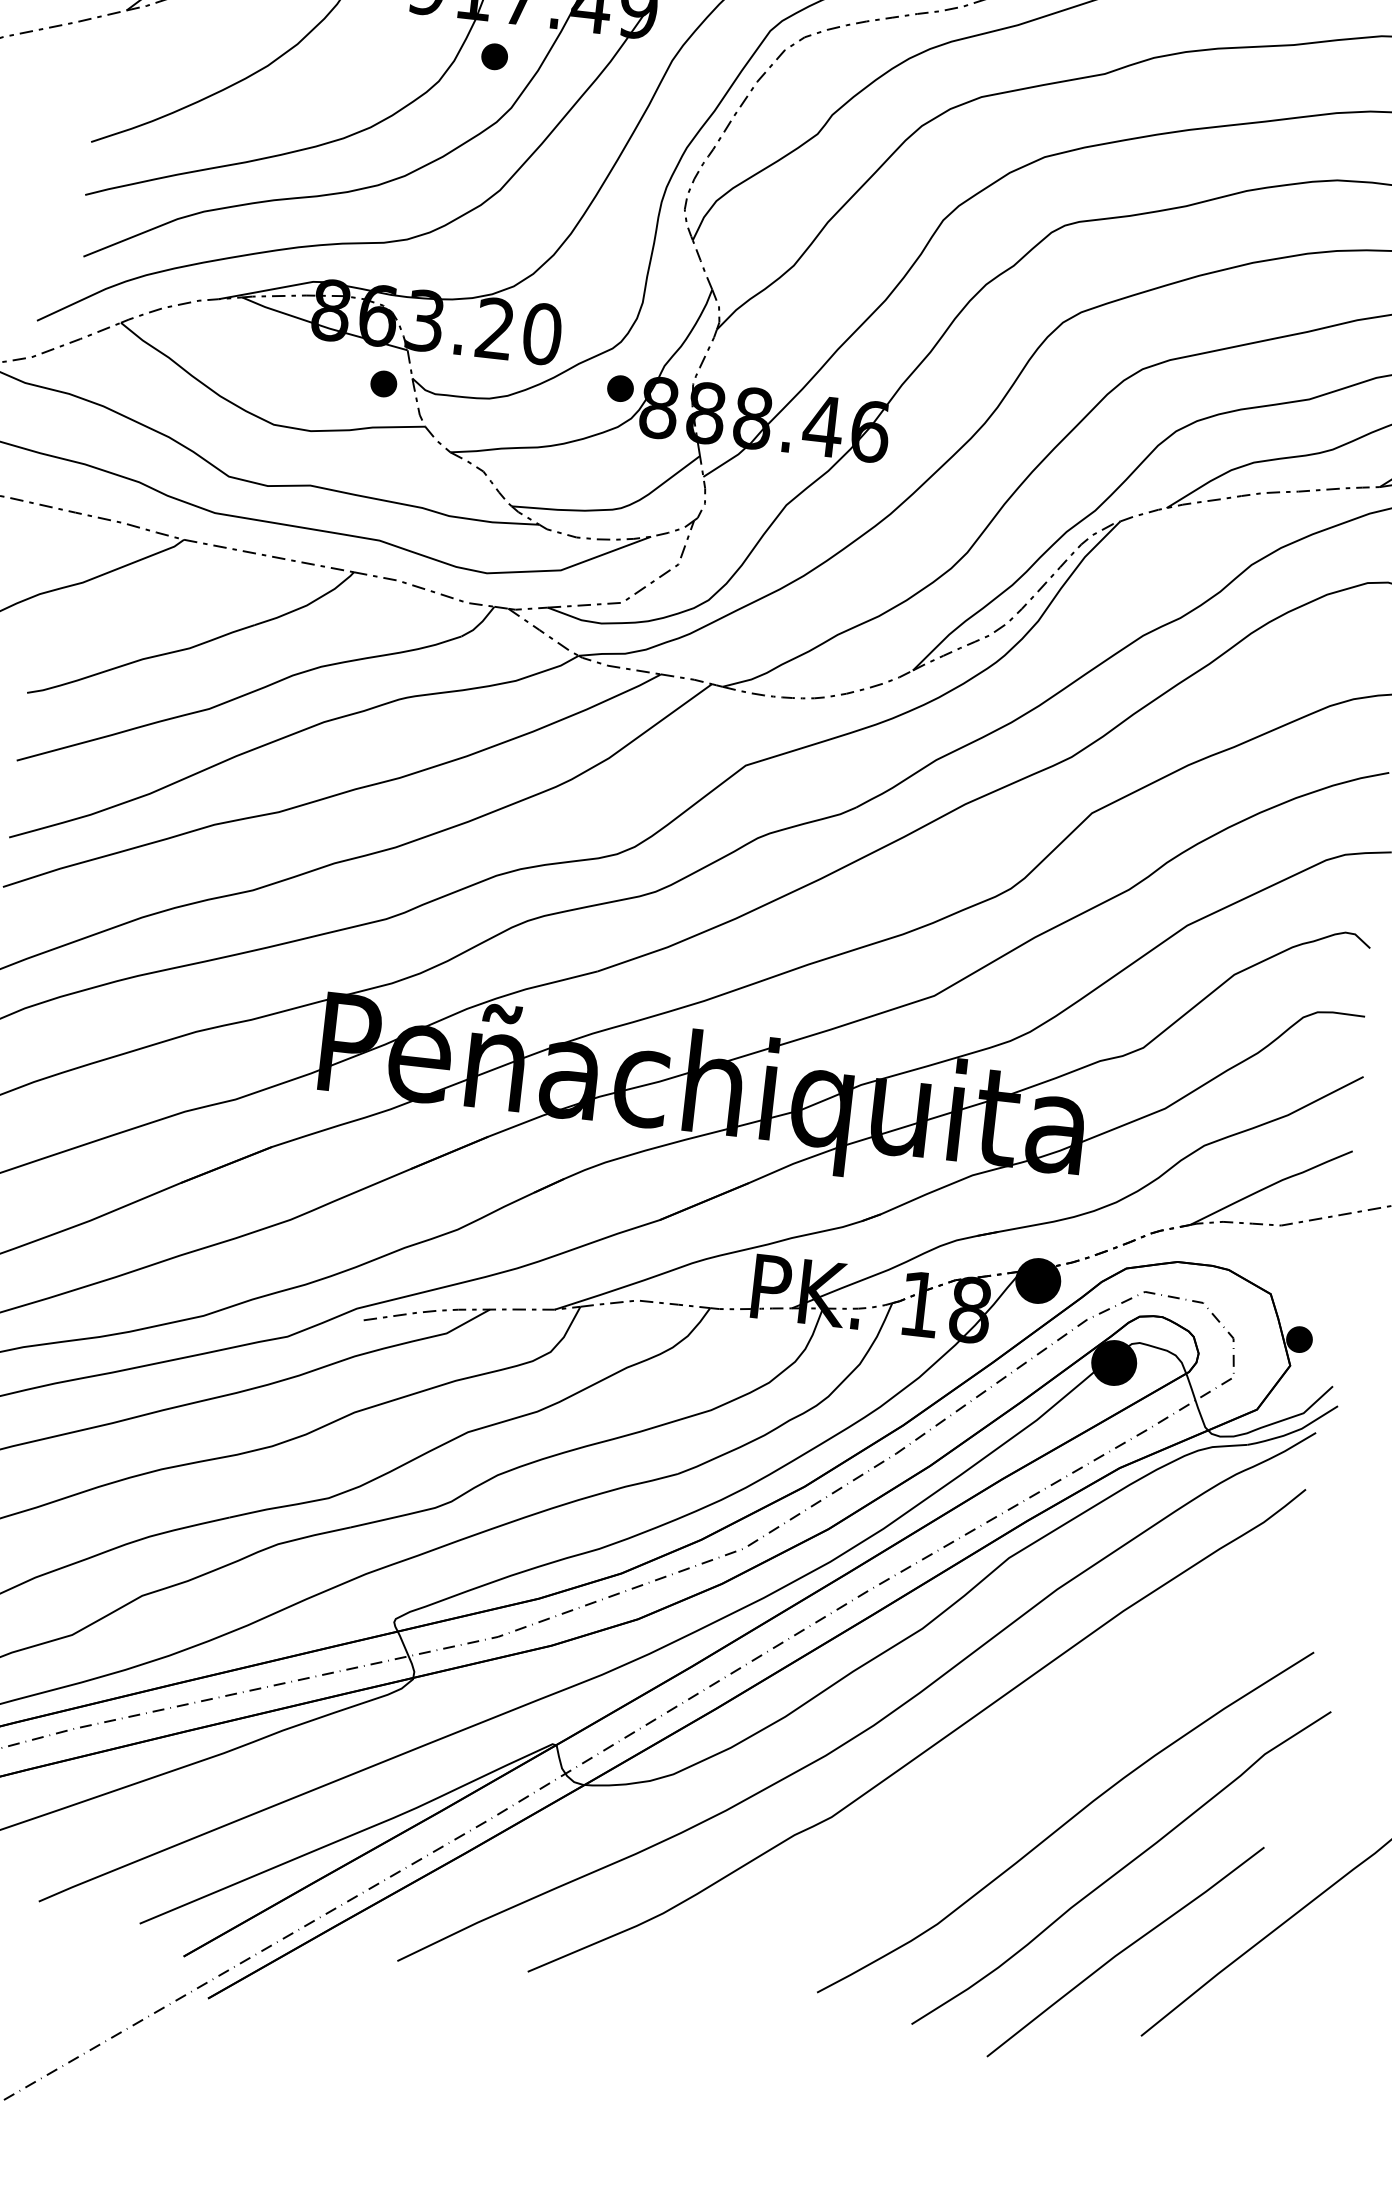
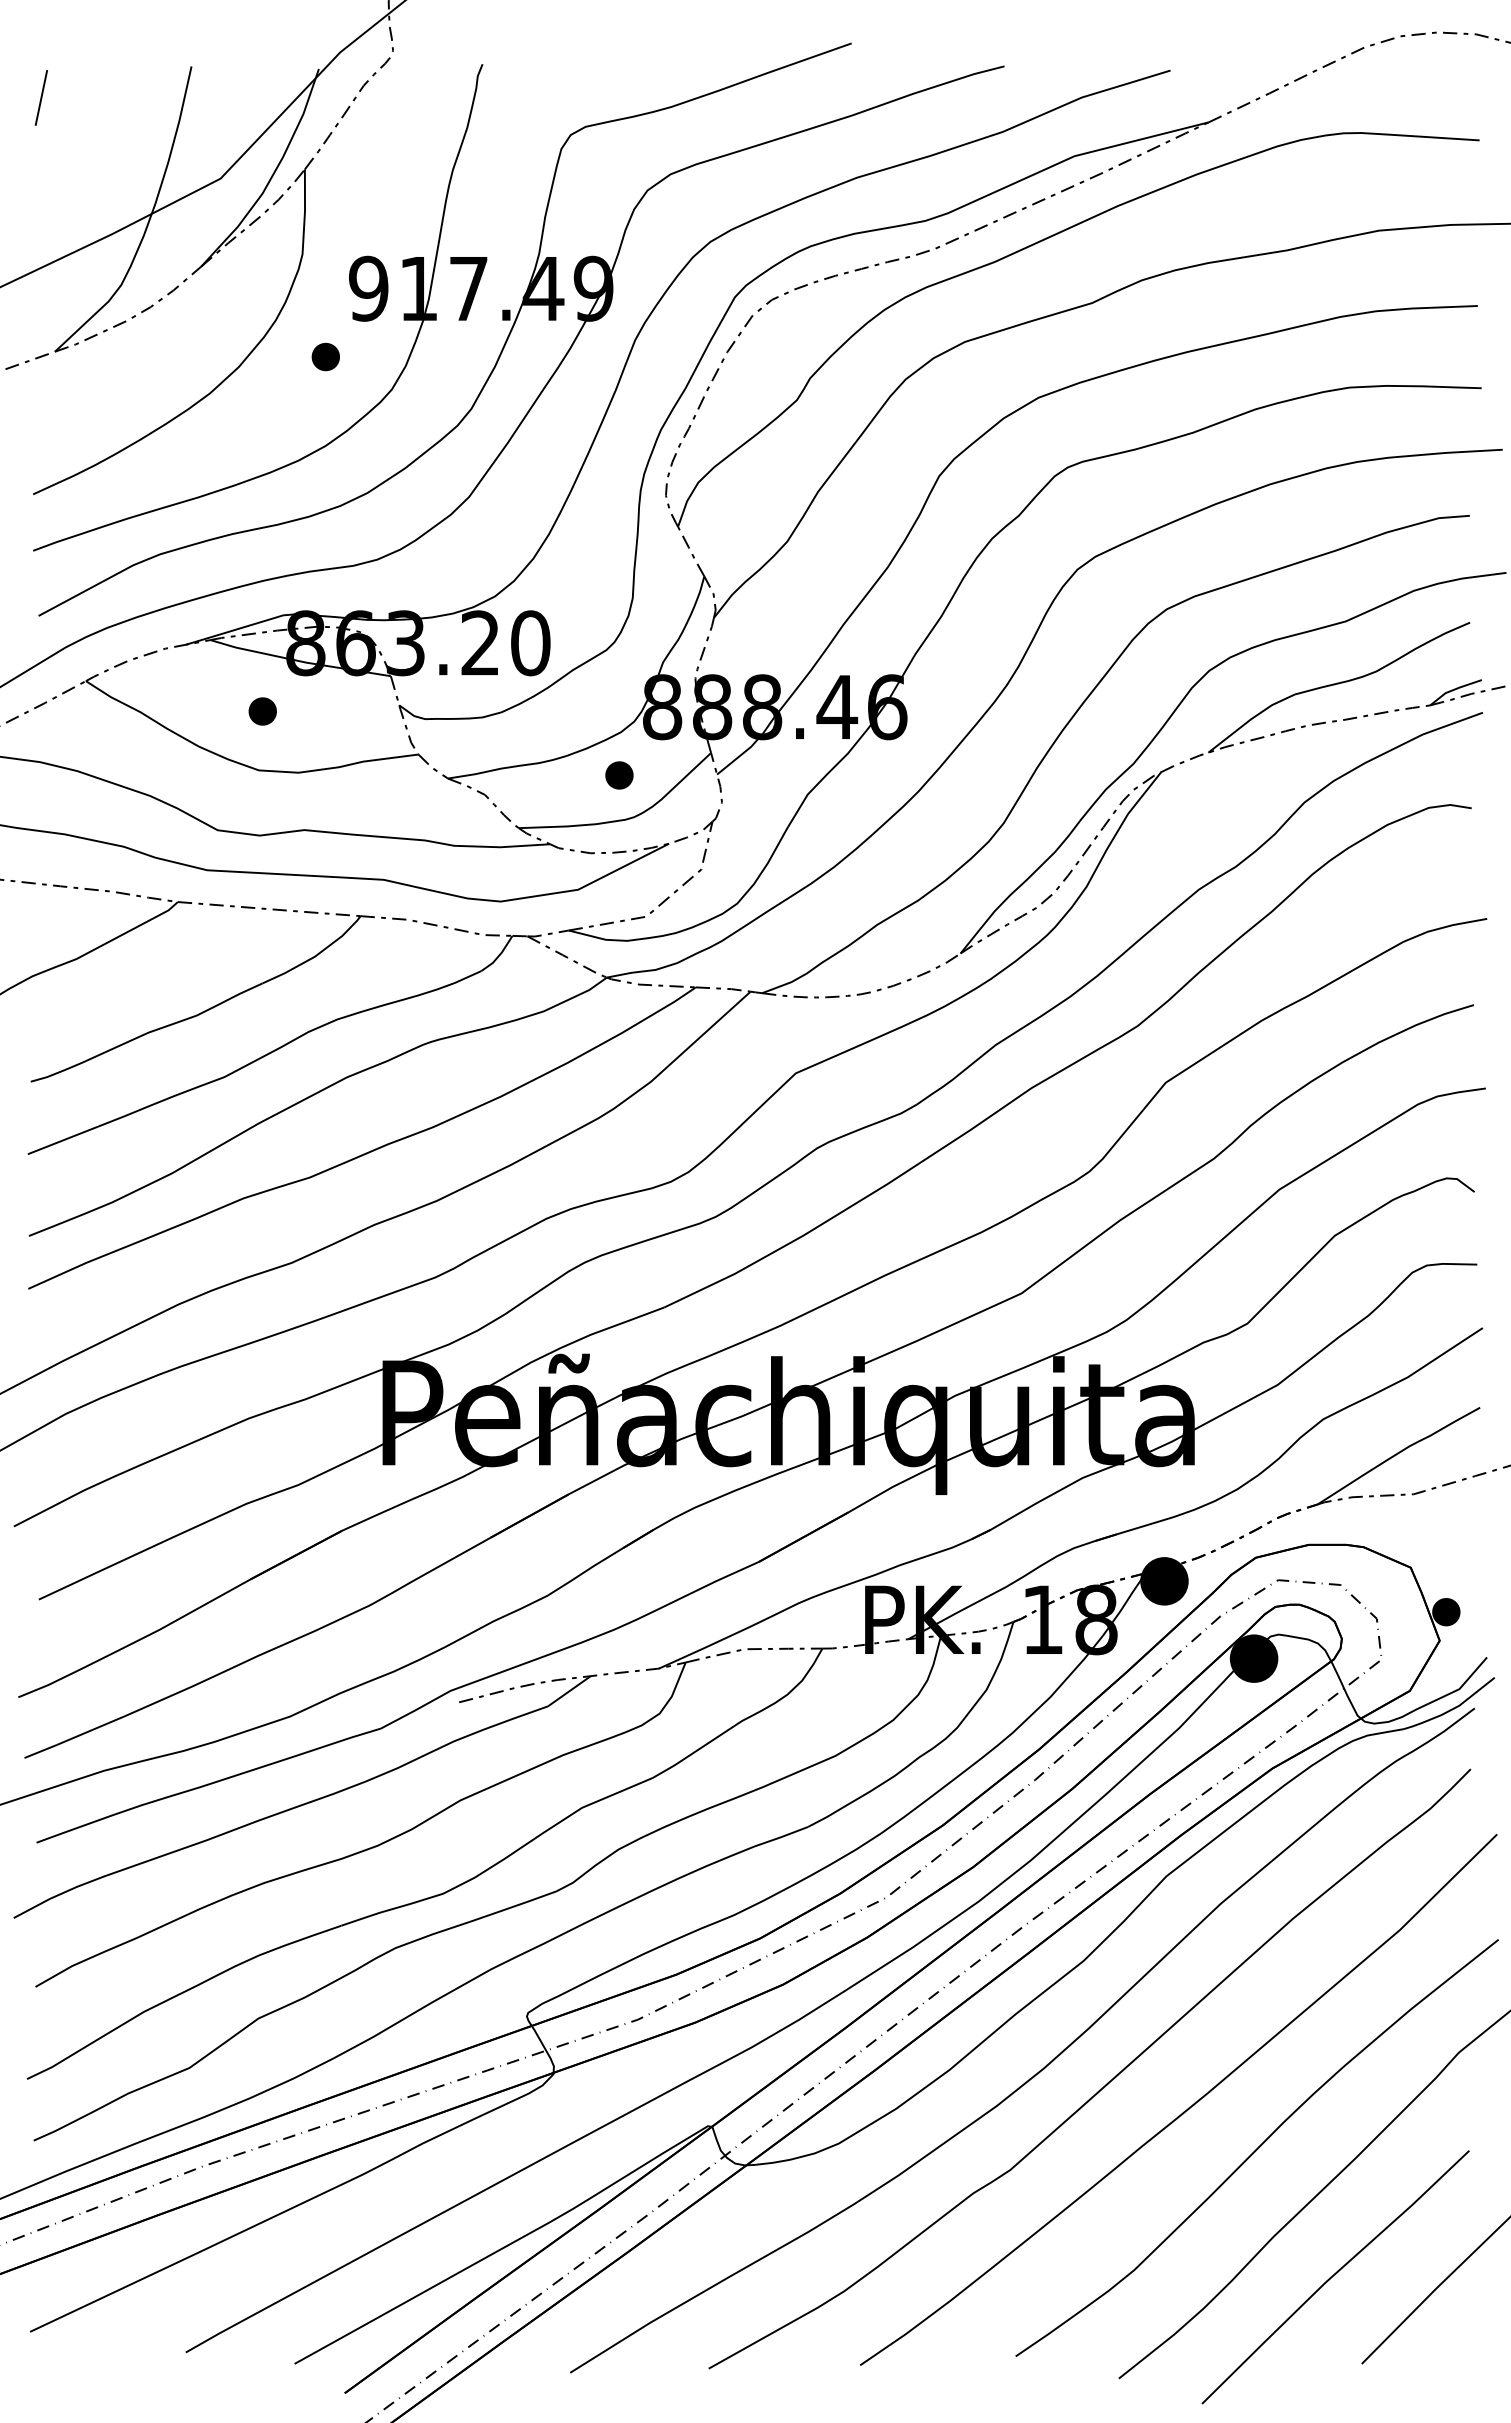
part: (494, 57) -> (325, 357), moved
part: (383, 383) -> (262, 711), moved
part: (620, 388) -> (619, 775), moved
curve: (1004, 1778) -> (1187, 2108), added

